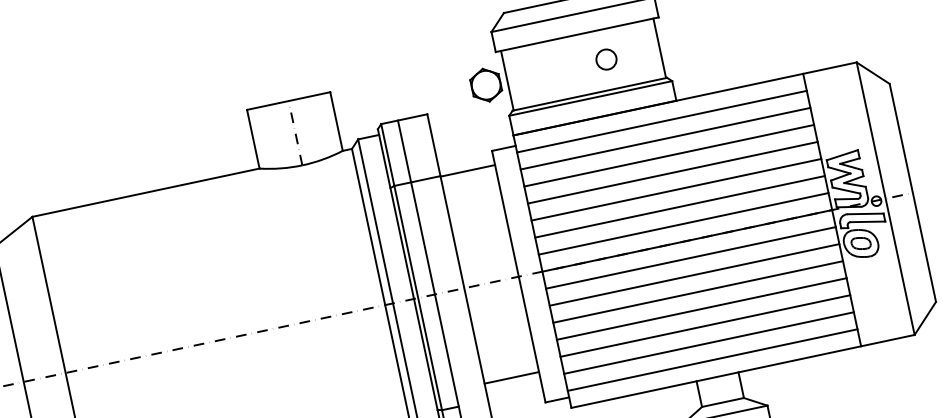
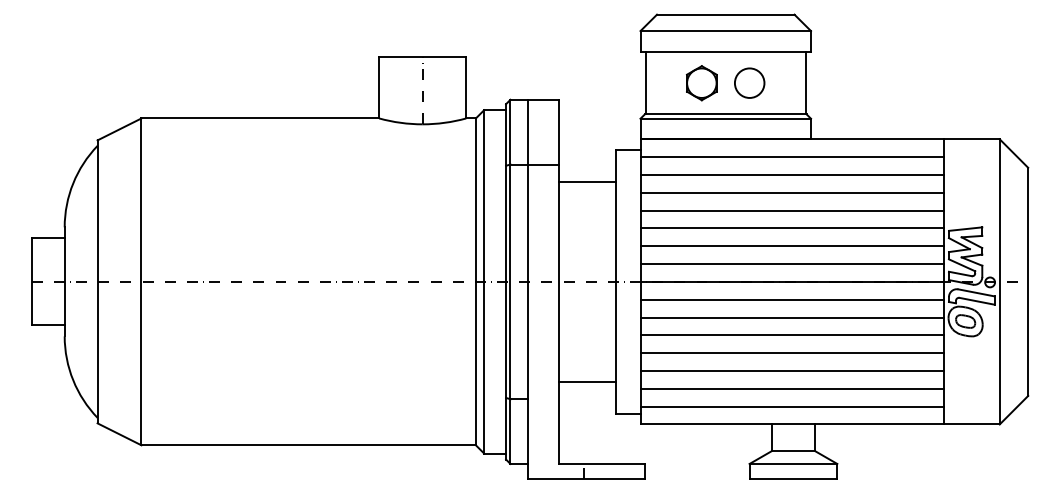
circle: (606, 59) -> (749, 82), size x1.43
part: (485, 85) -> (701, 83), moved
line: (467, 171) -> (586, 182), moved

